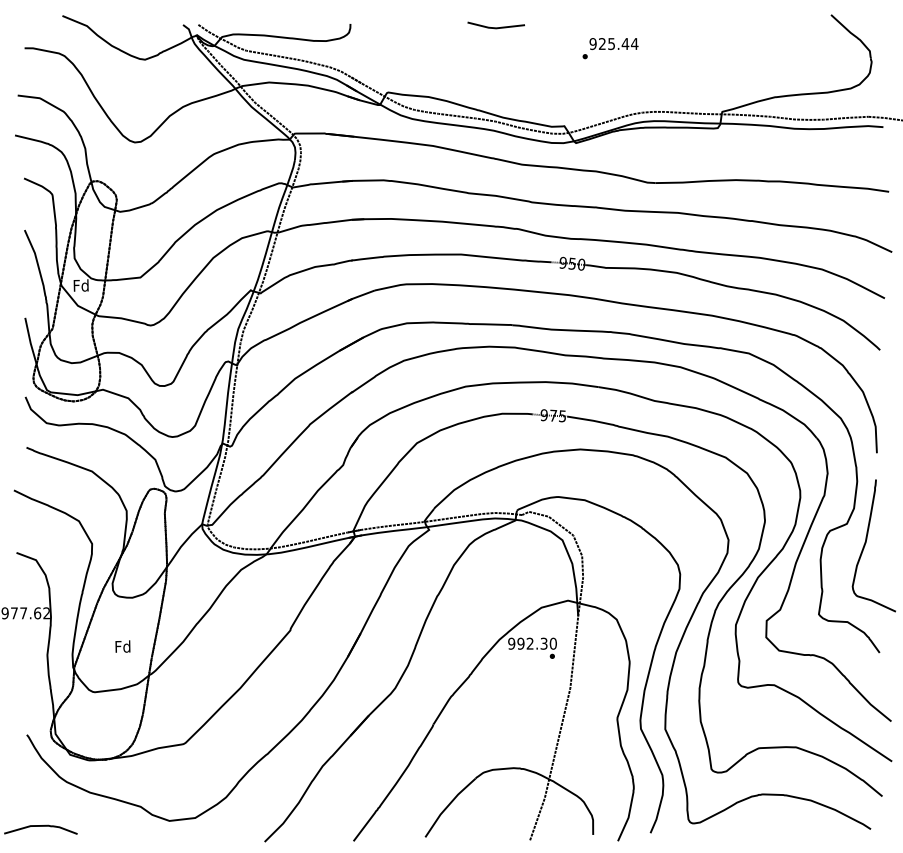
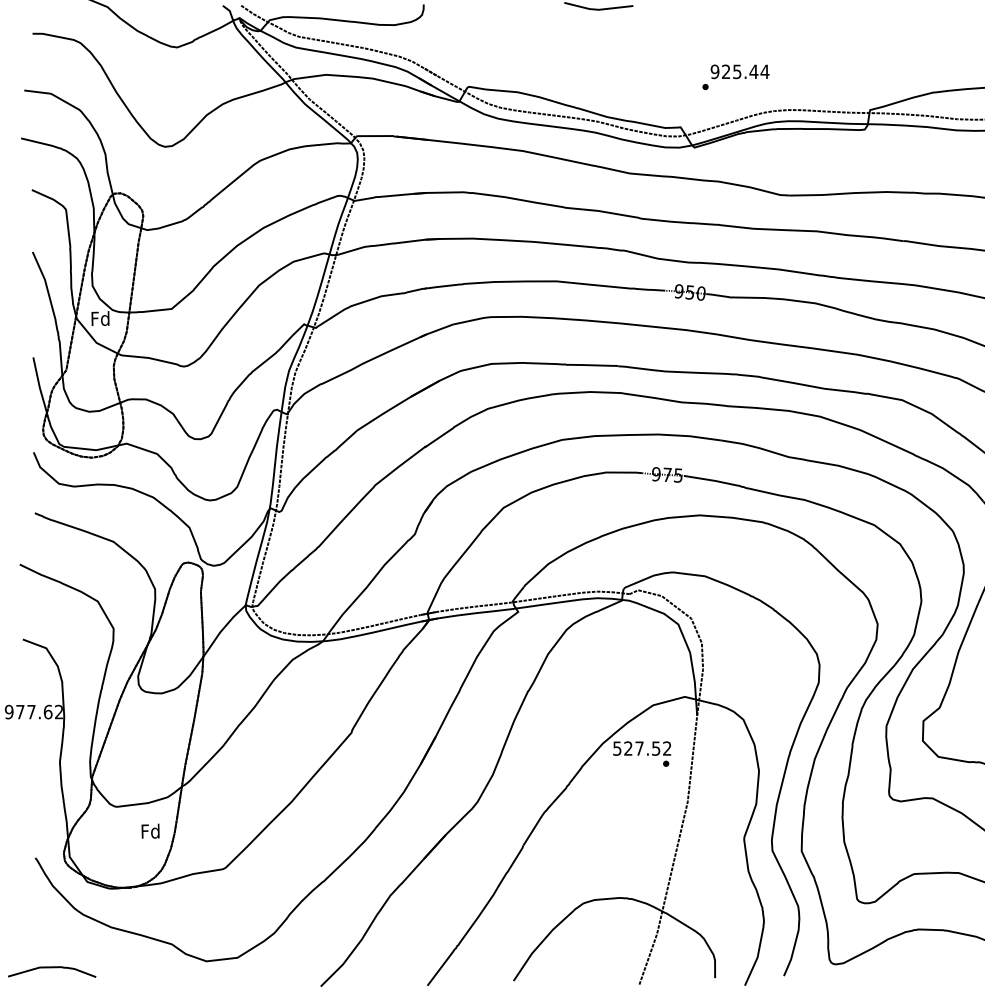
text: (610, 48) -> (735, 77), moved
text: (532, 643) -> (642, 748), 992.30 -> 527.52
text: (122, 646) -> (150, 831), moved

